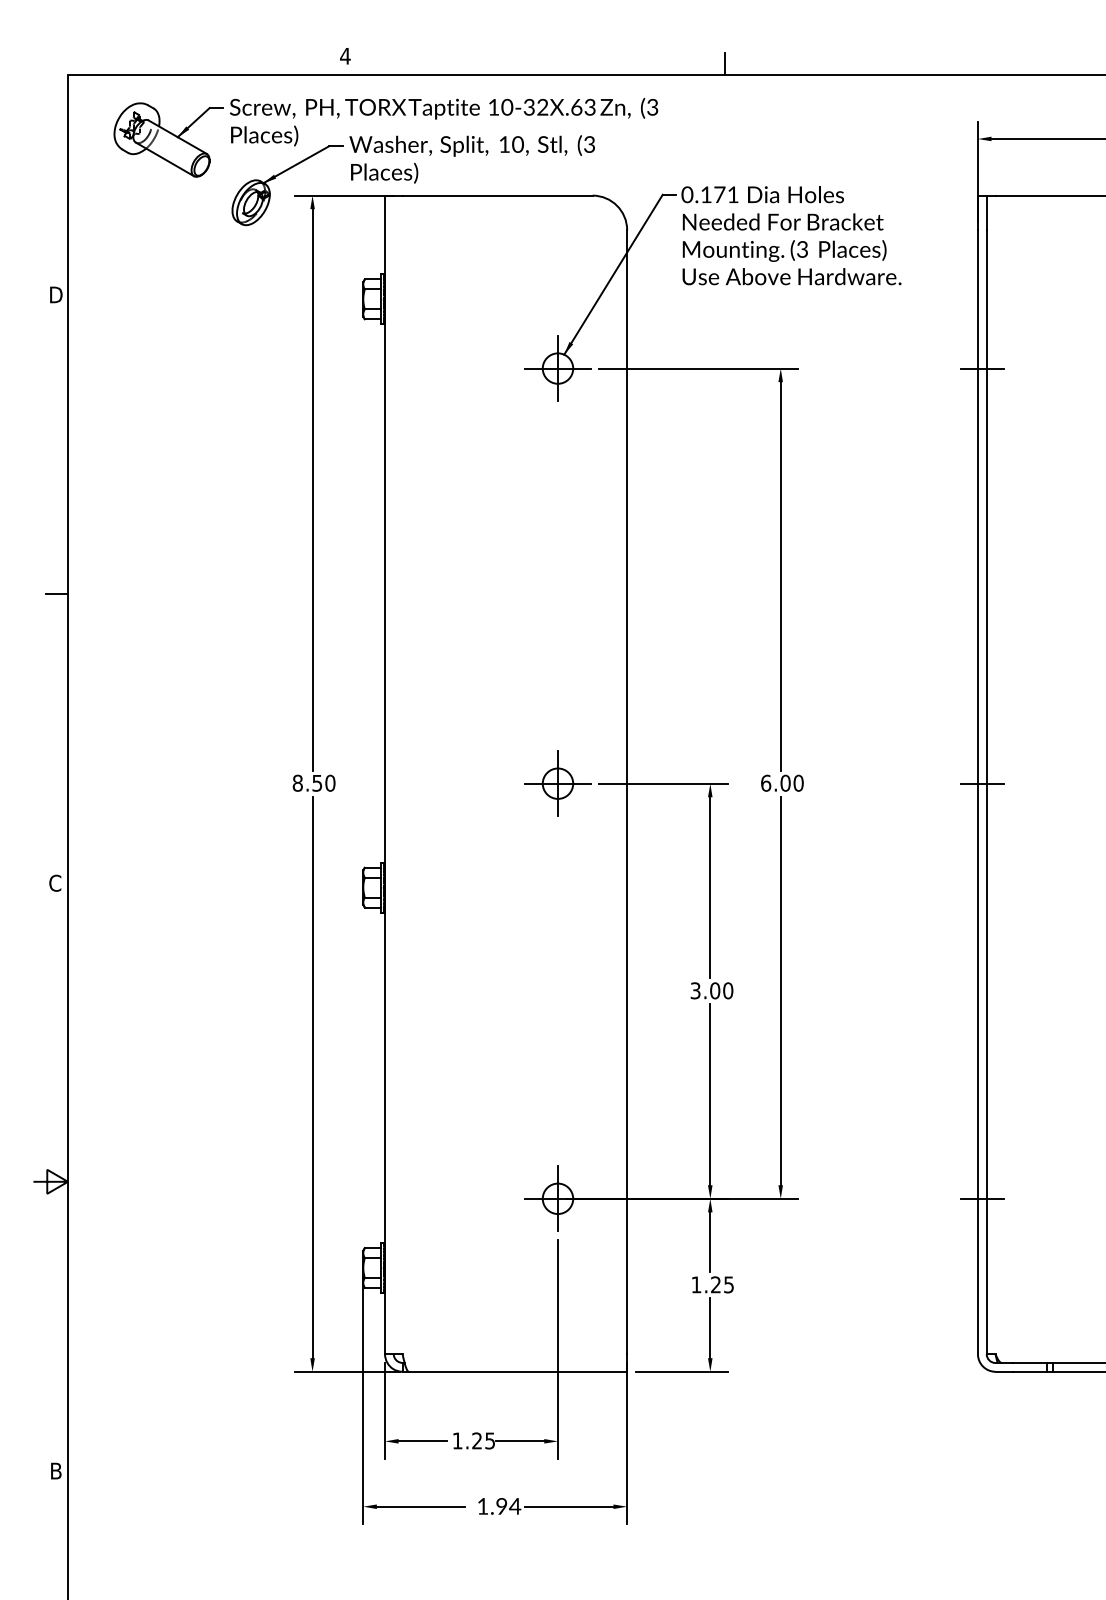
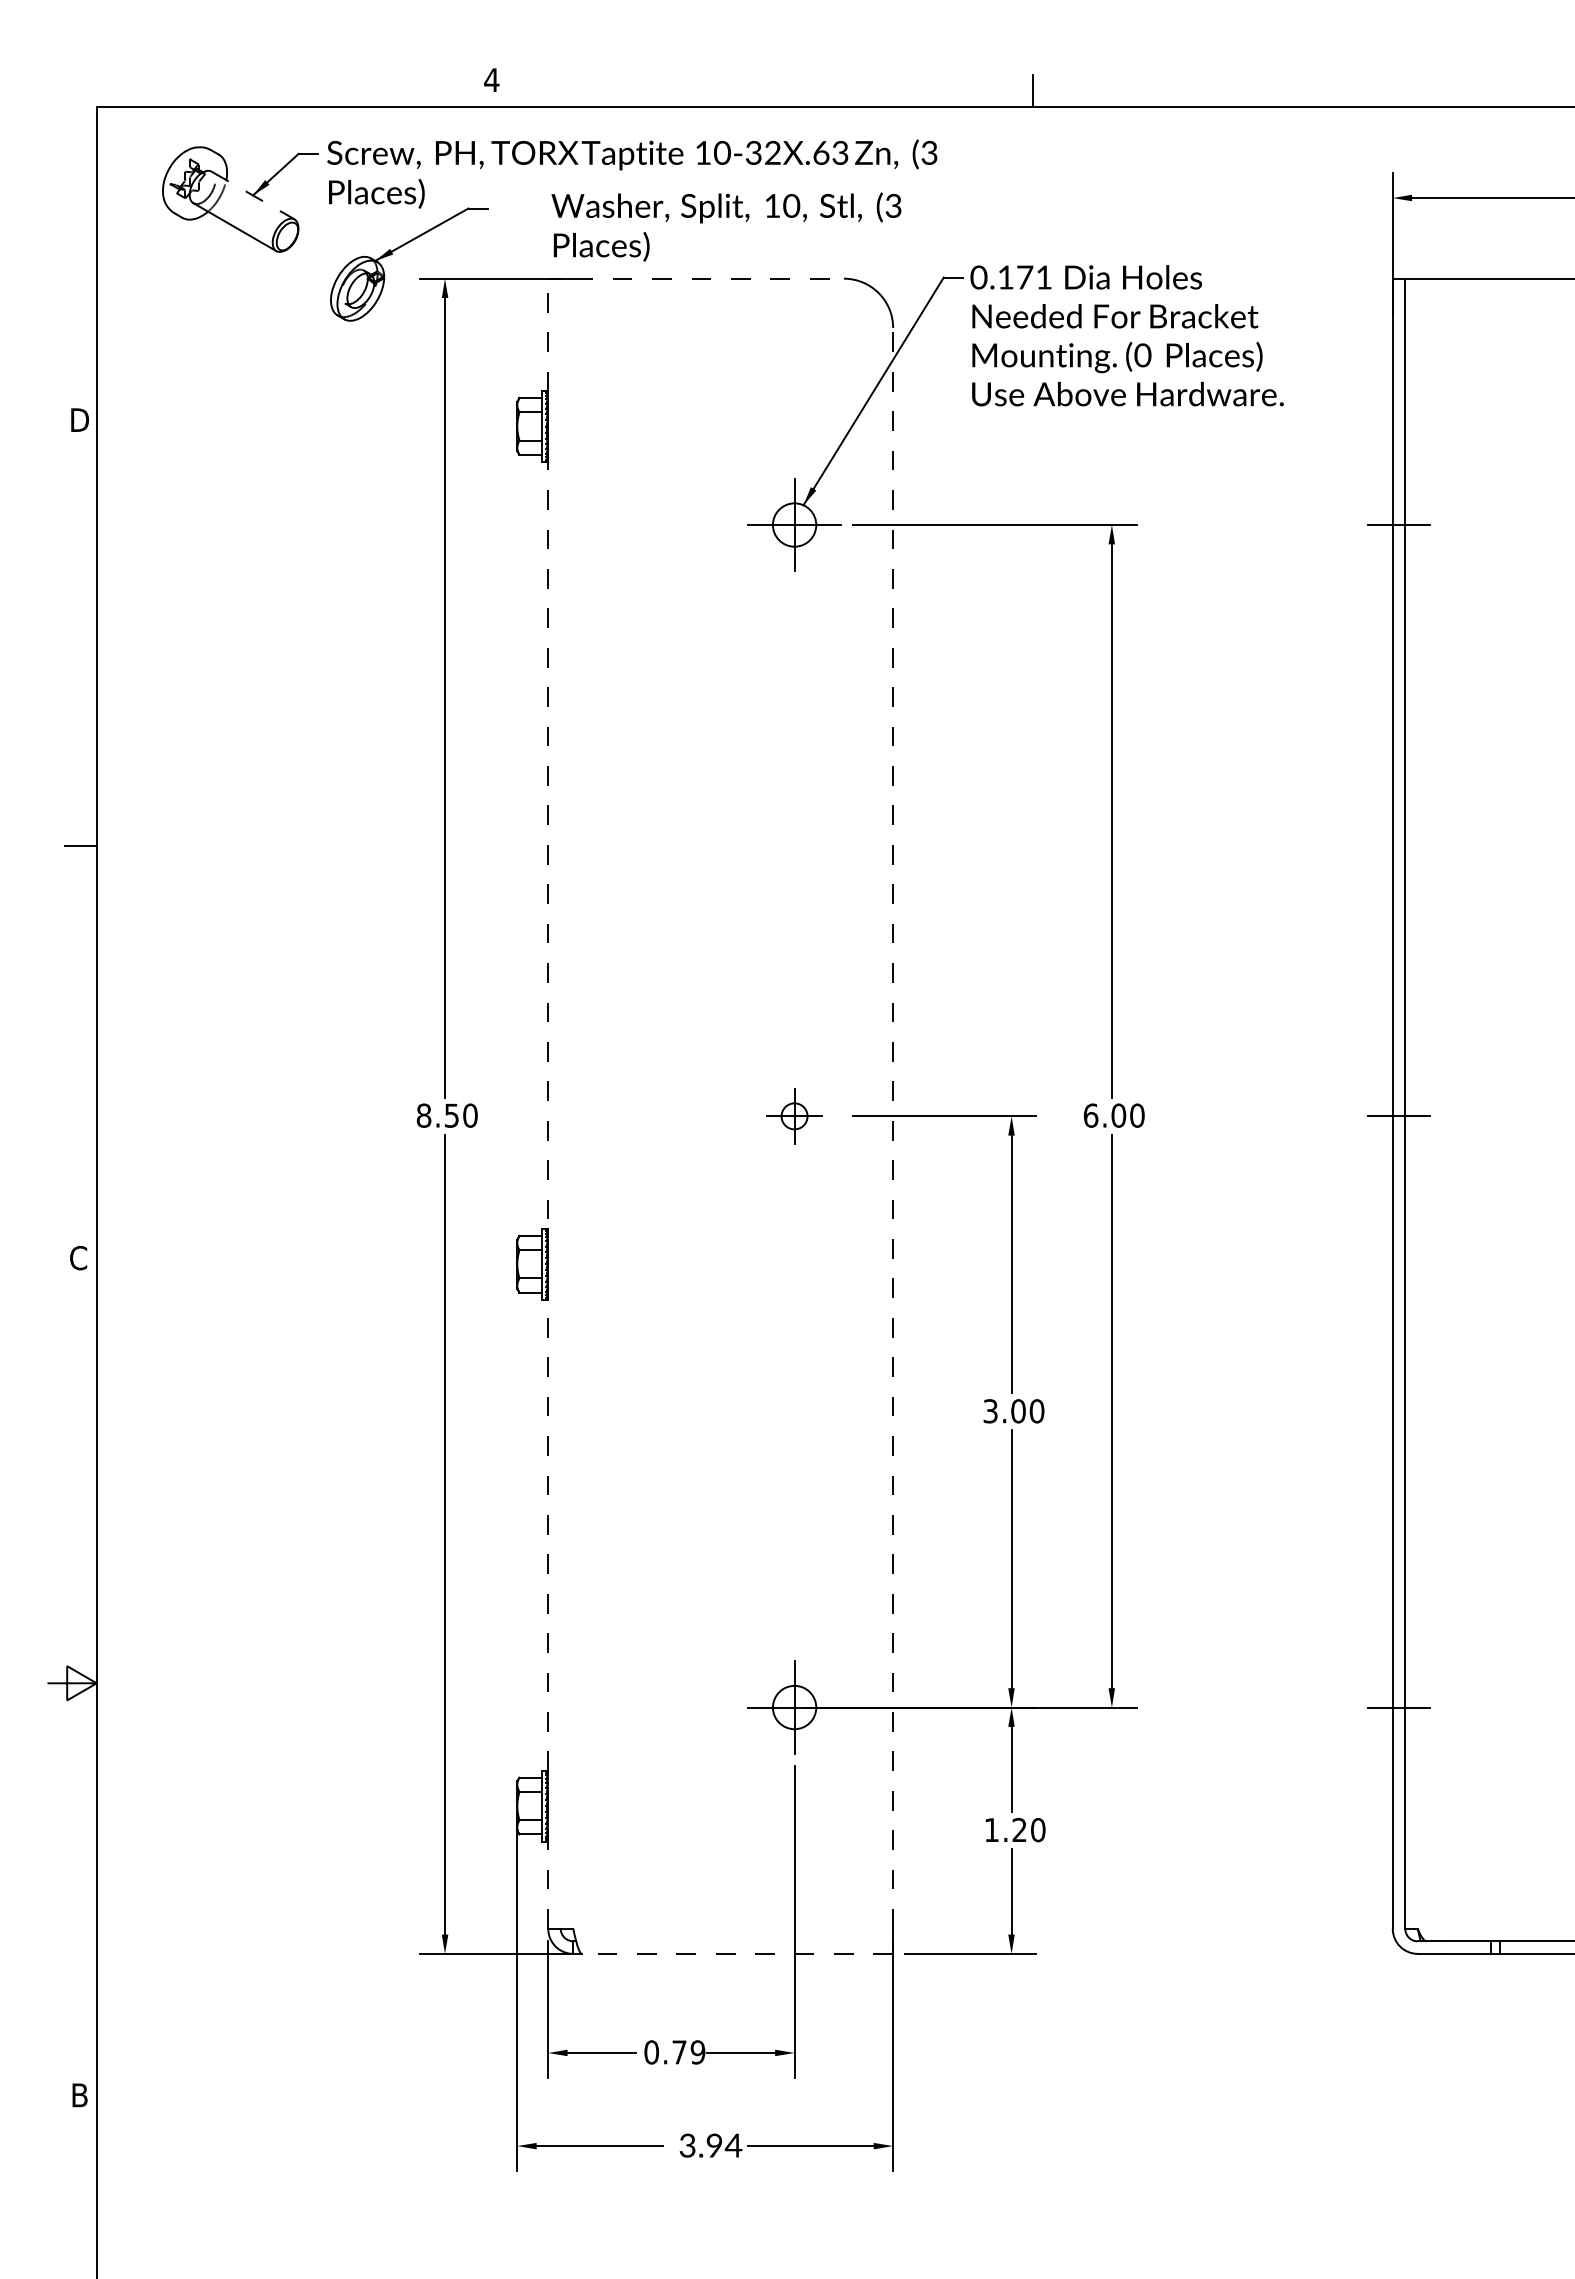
line: (178, 137) -> (253, 195), solid -> dashed
text: (472, 158) -> (726, 226), moved
line: (498, 195) -> (709, 278), solid -> dashed
text: (802, 249) -> (1142, 355), (3 -> (0
line: (385, 774) -> (548, 1103), solid -> dashed
part: (557, 783) -> (794, 1116), size x0.6
line: (627, 791) -> (893, 1127), solid -> dashed
text: (729, 1285) -> (1038, 1830), 1.25 -> 1.20
line: (517, 1371) -> (737, 1953), solid -> dashed
text: (473, 1441) -> (674, 2052), 1.25 -> 0.79
text: (482, 1506) -> (687, 2145), 1.94 -> 3.94

